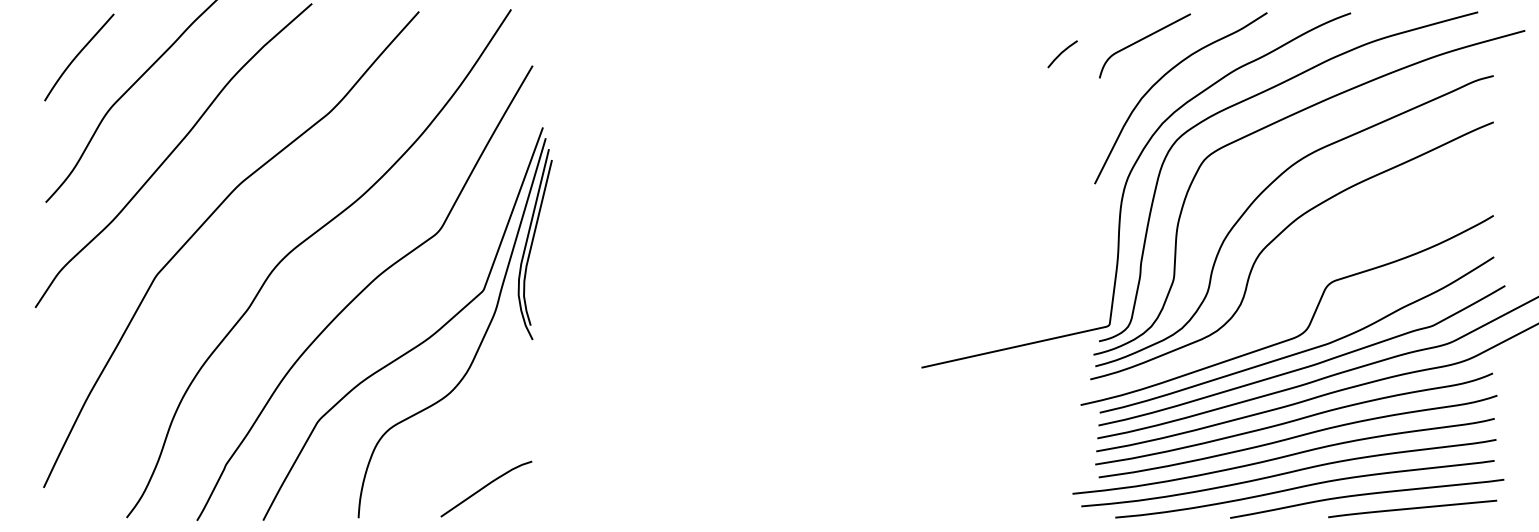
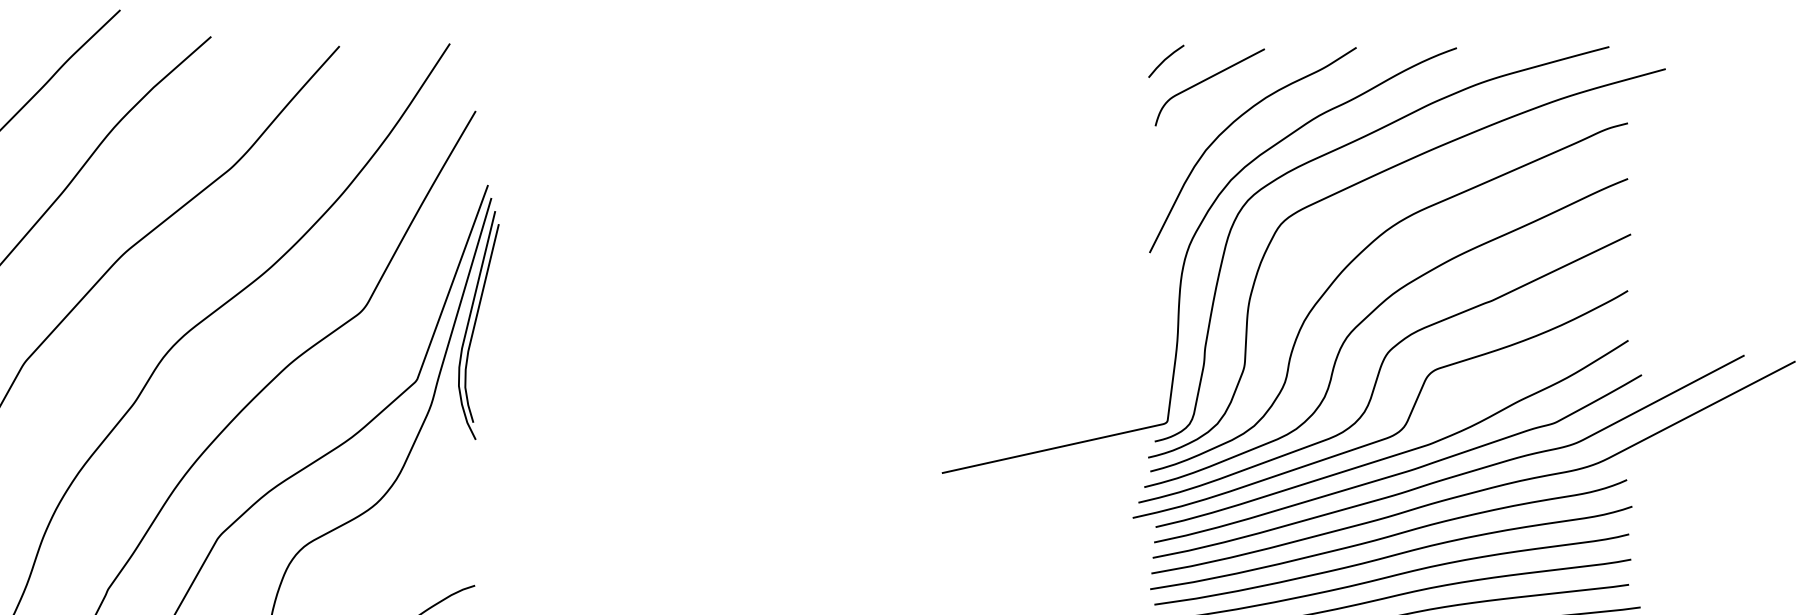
line: (1062, 53) -> (1166, 60), moved
curve: (1288, 279) -> (1381, 367), added

